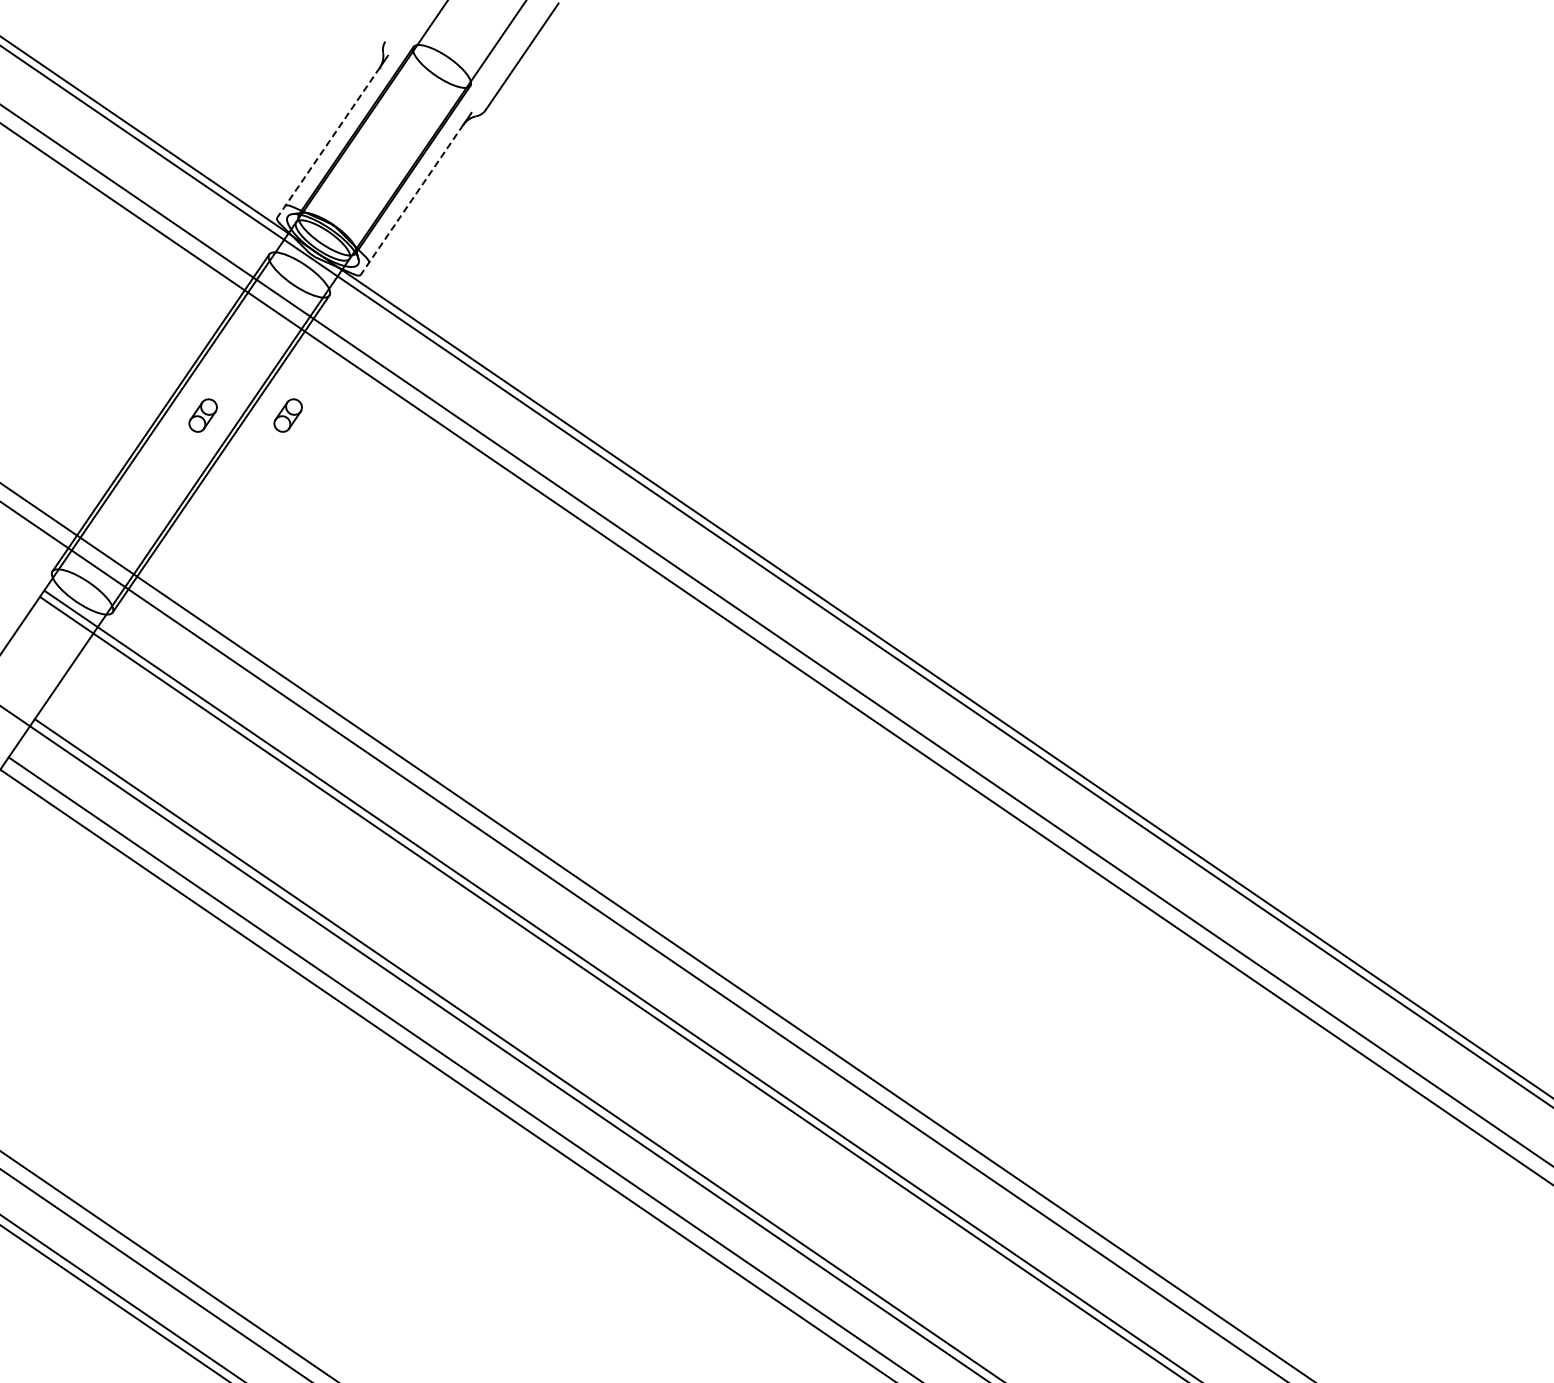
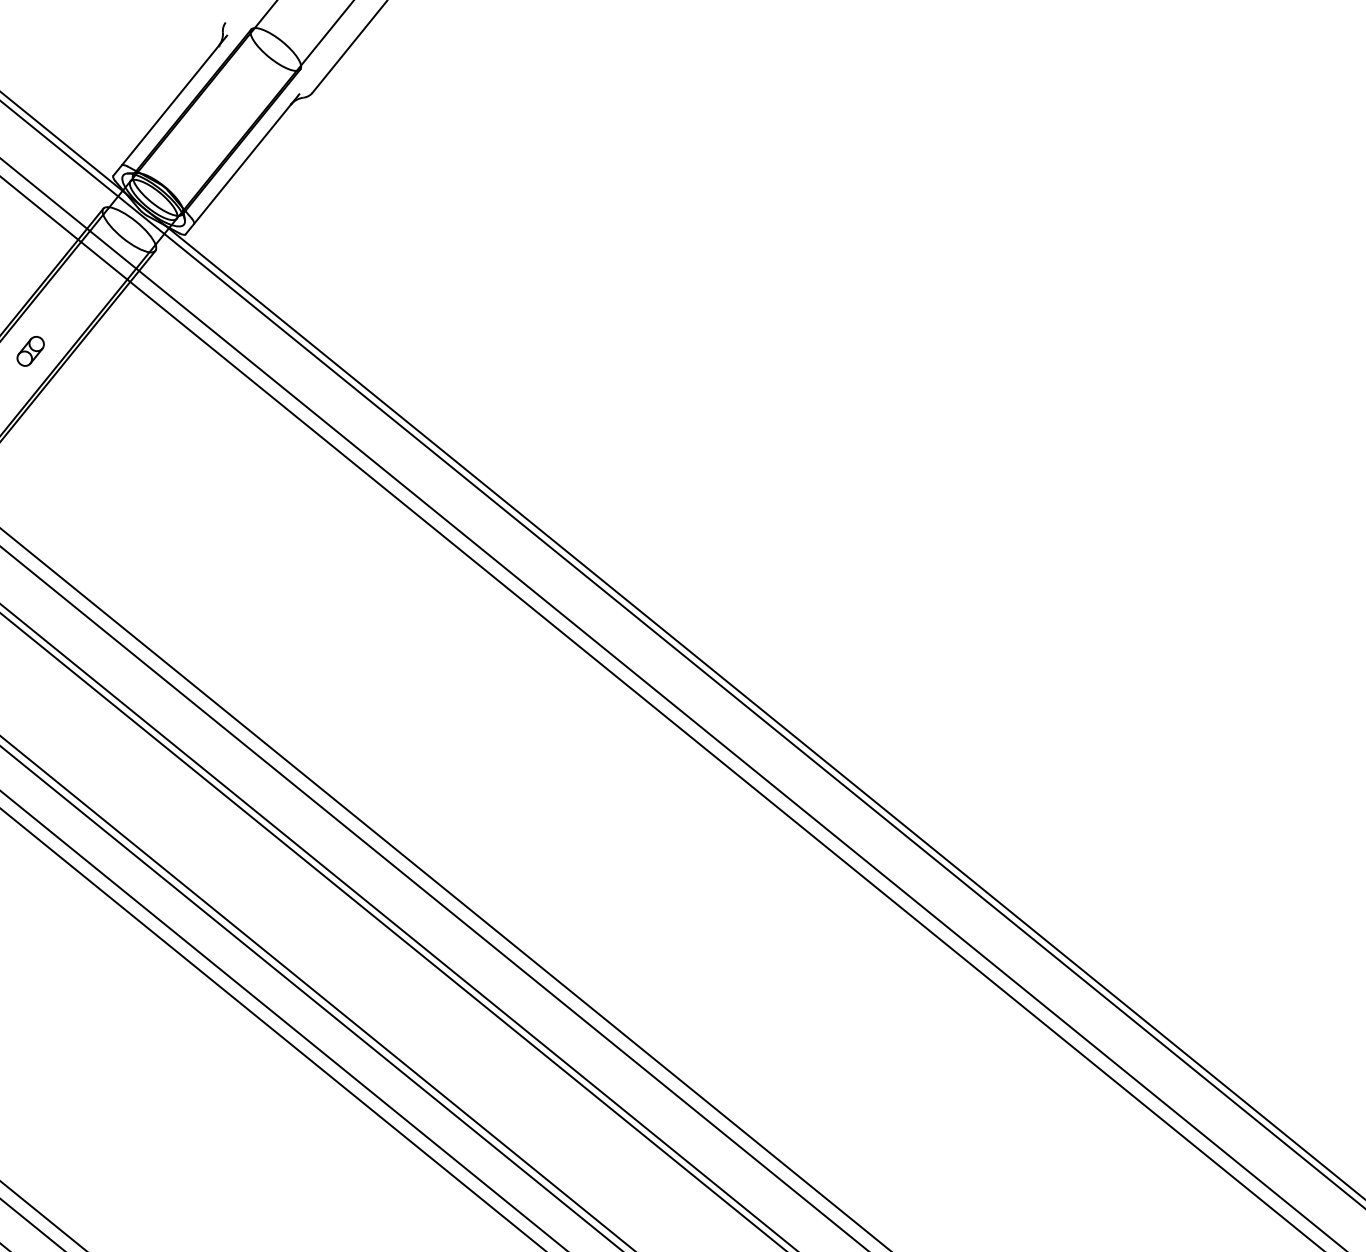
line: (328, 142) -> (166, 110), dashed -> solid
line: (412, 199) -> (238, 169), dashed -> solid
part: (287, 415) -> (107, 357), removed

